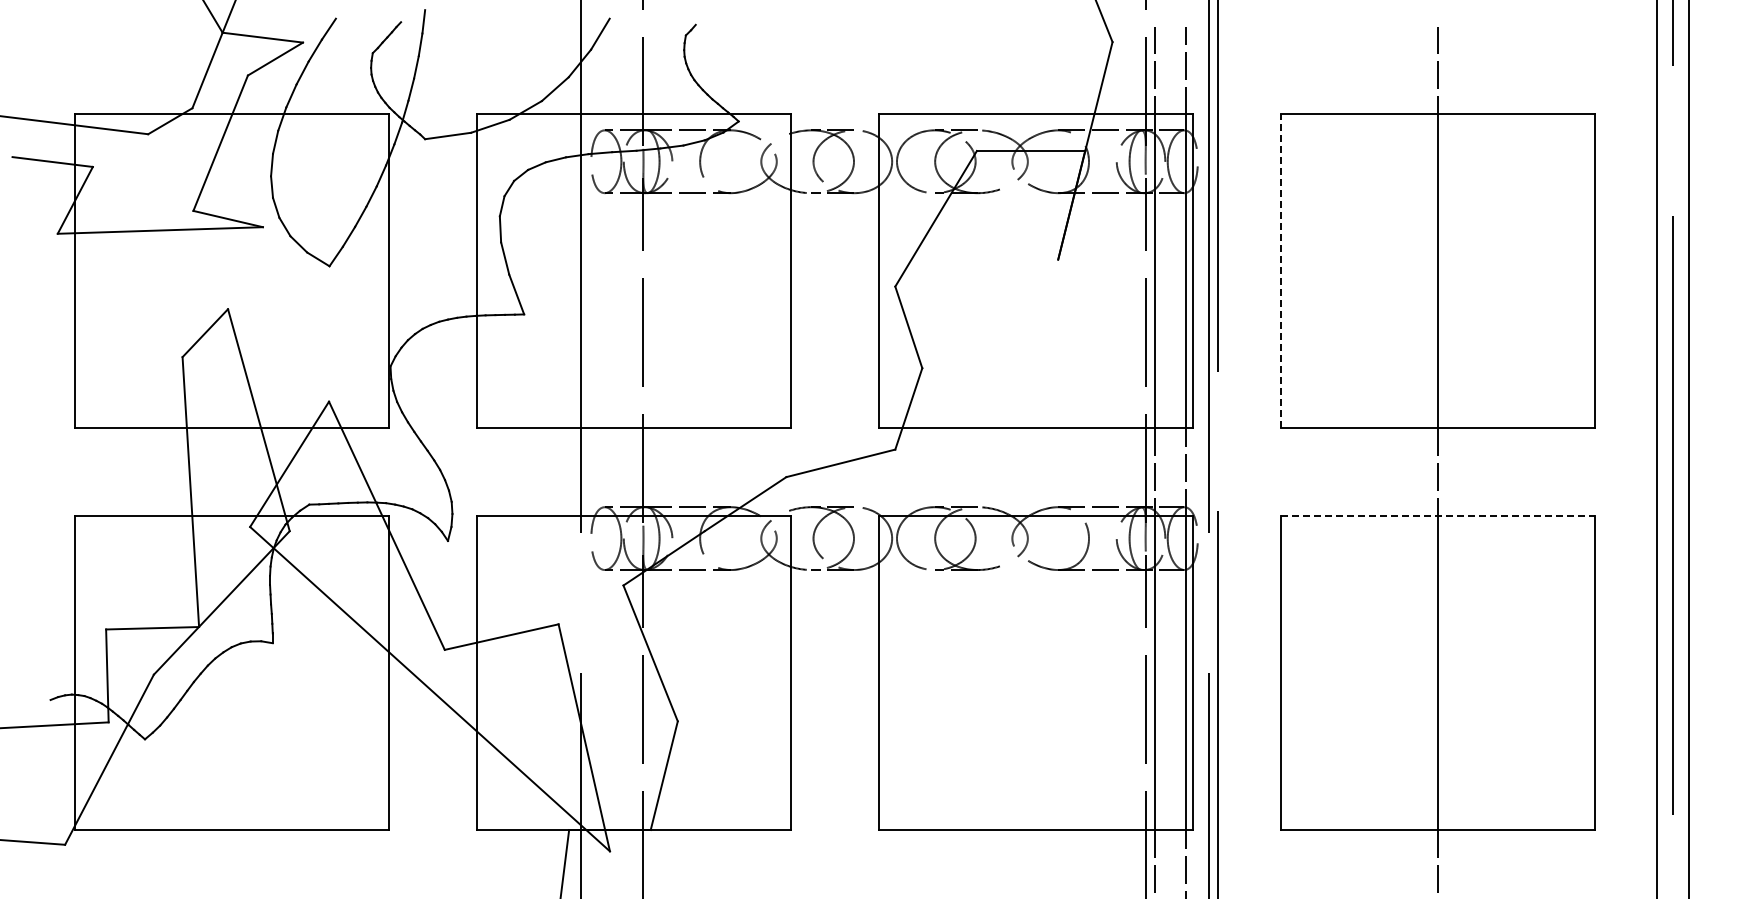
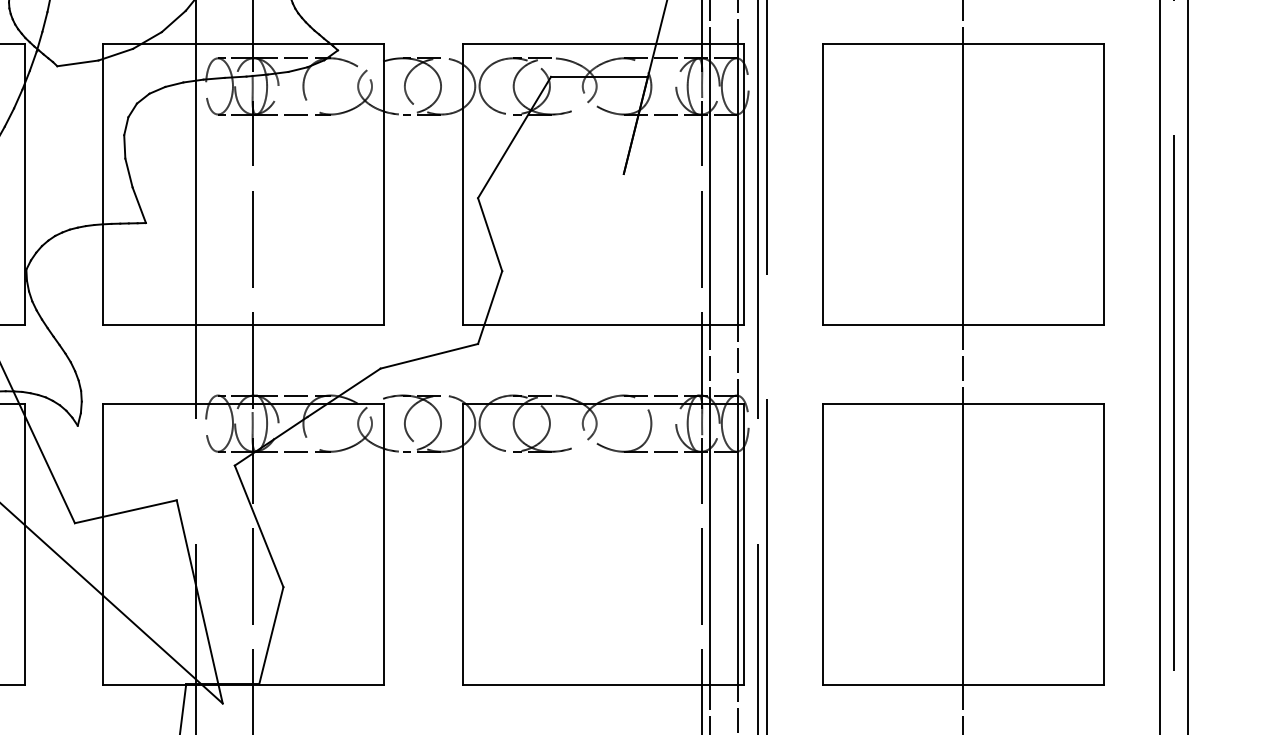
line: (1280, 270) -> (822, 183), dashed -> solid
line: (1438, 516) -> (964, 403), dashed -> solid

